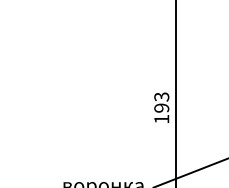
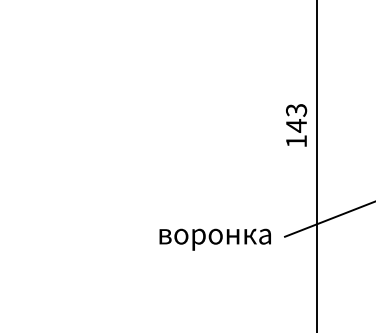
text: (161, 107) -> (296, 125), 193 -> 143

